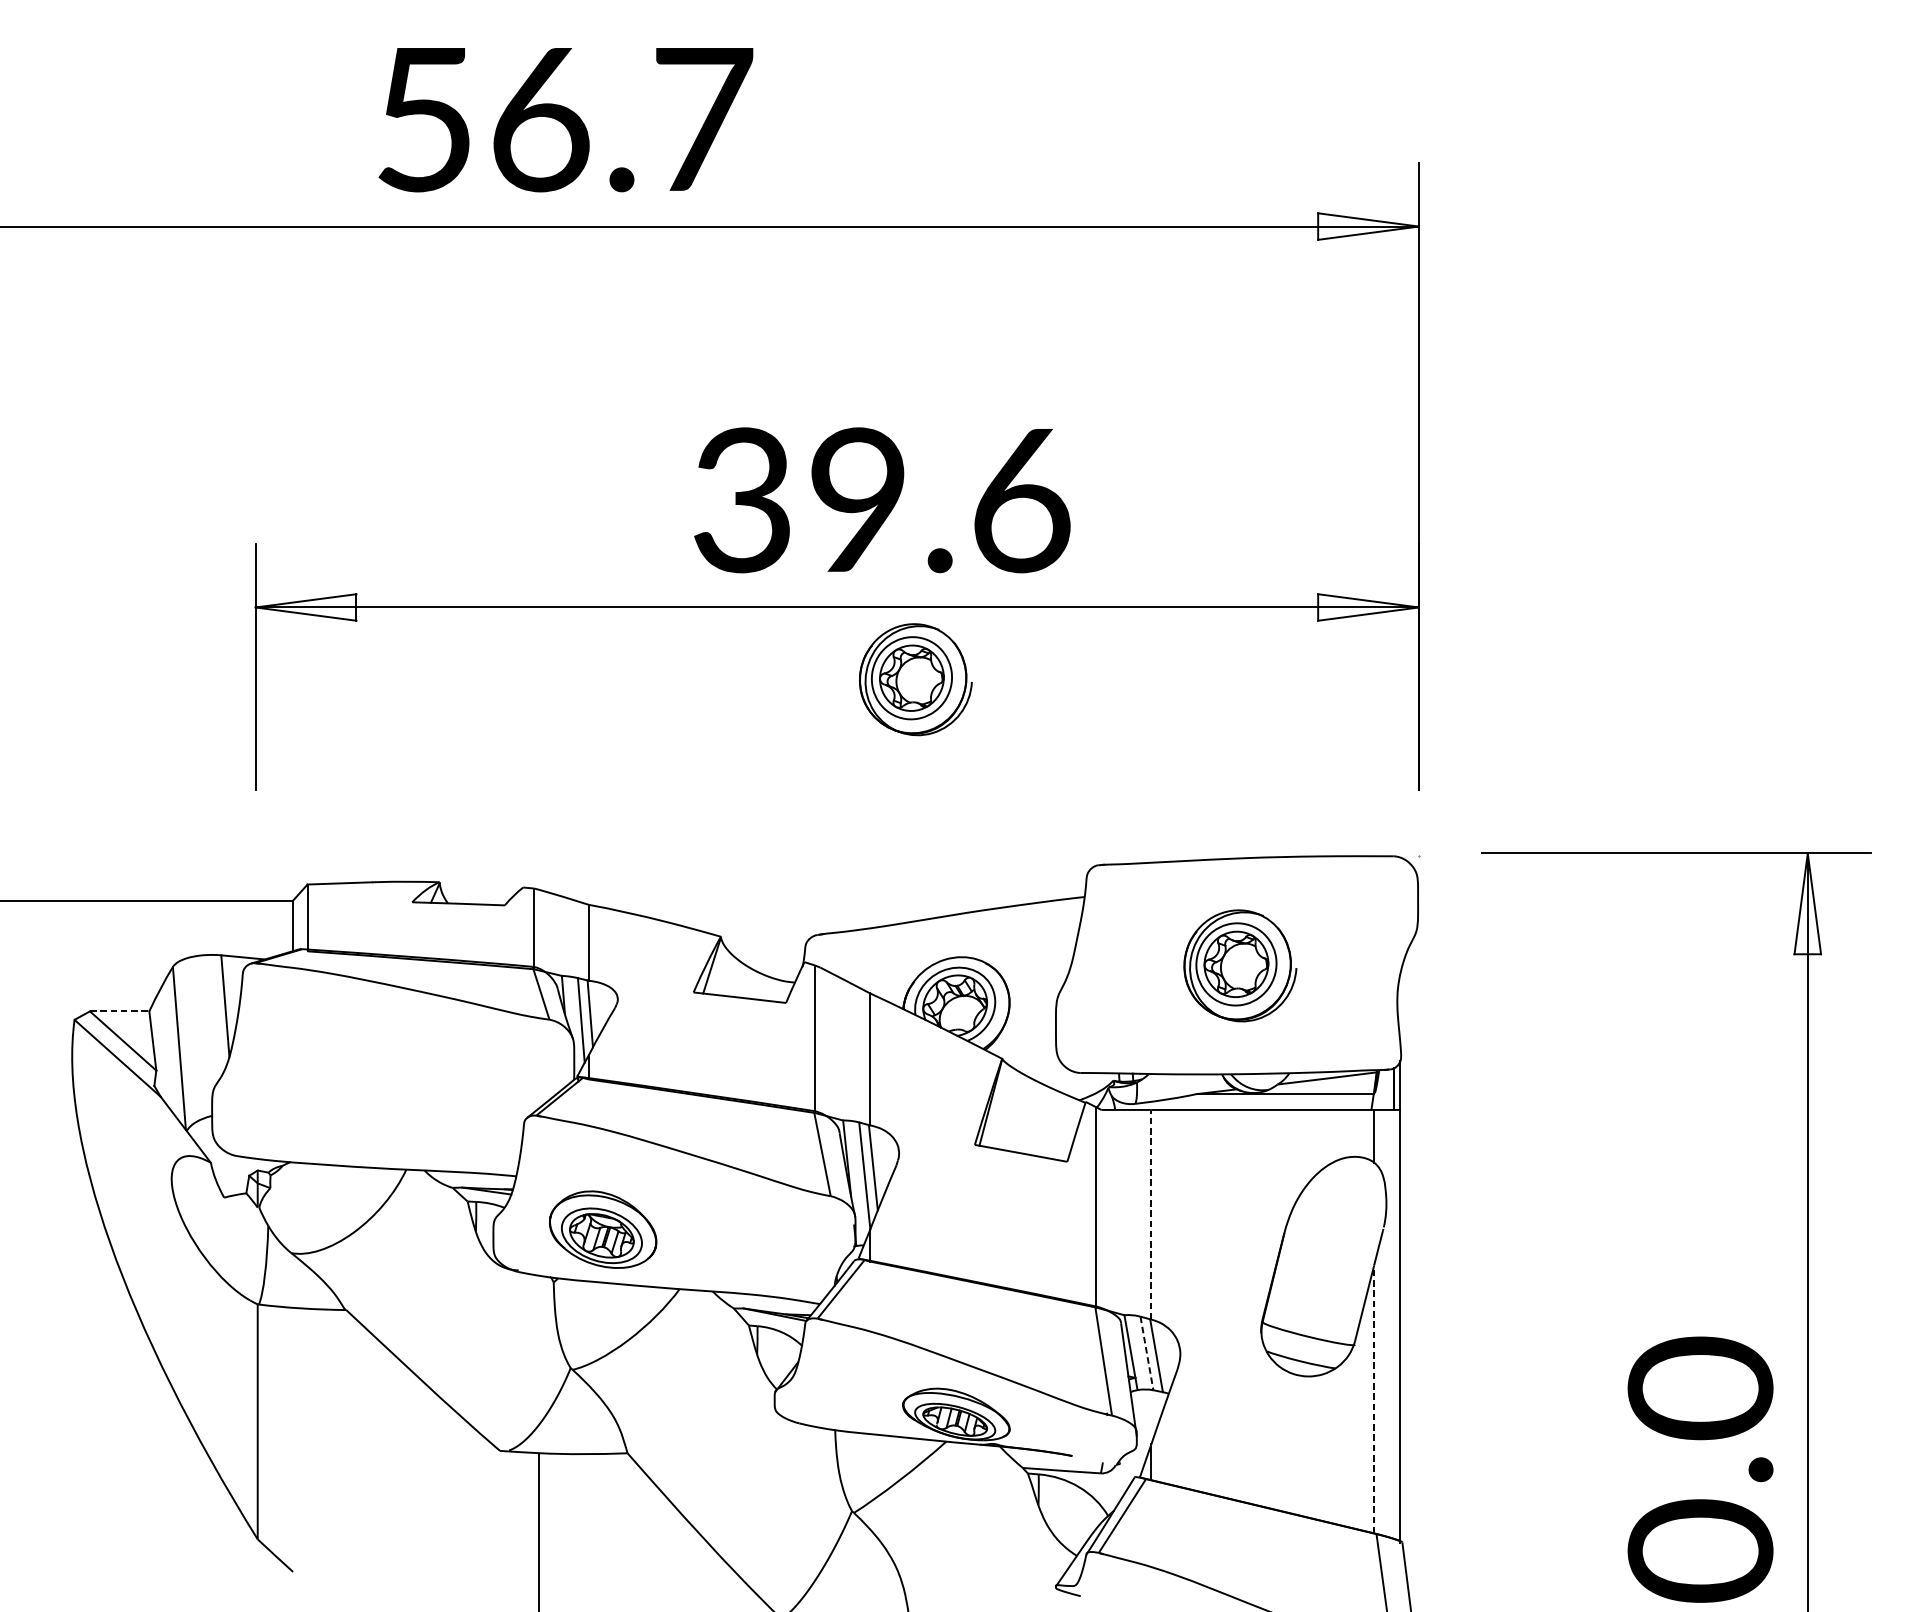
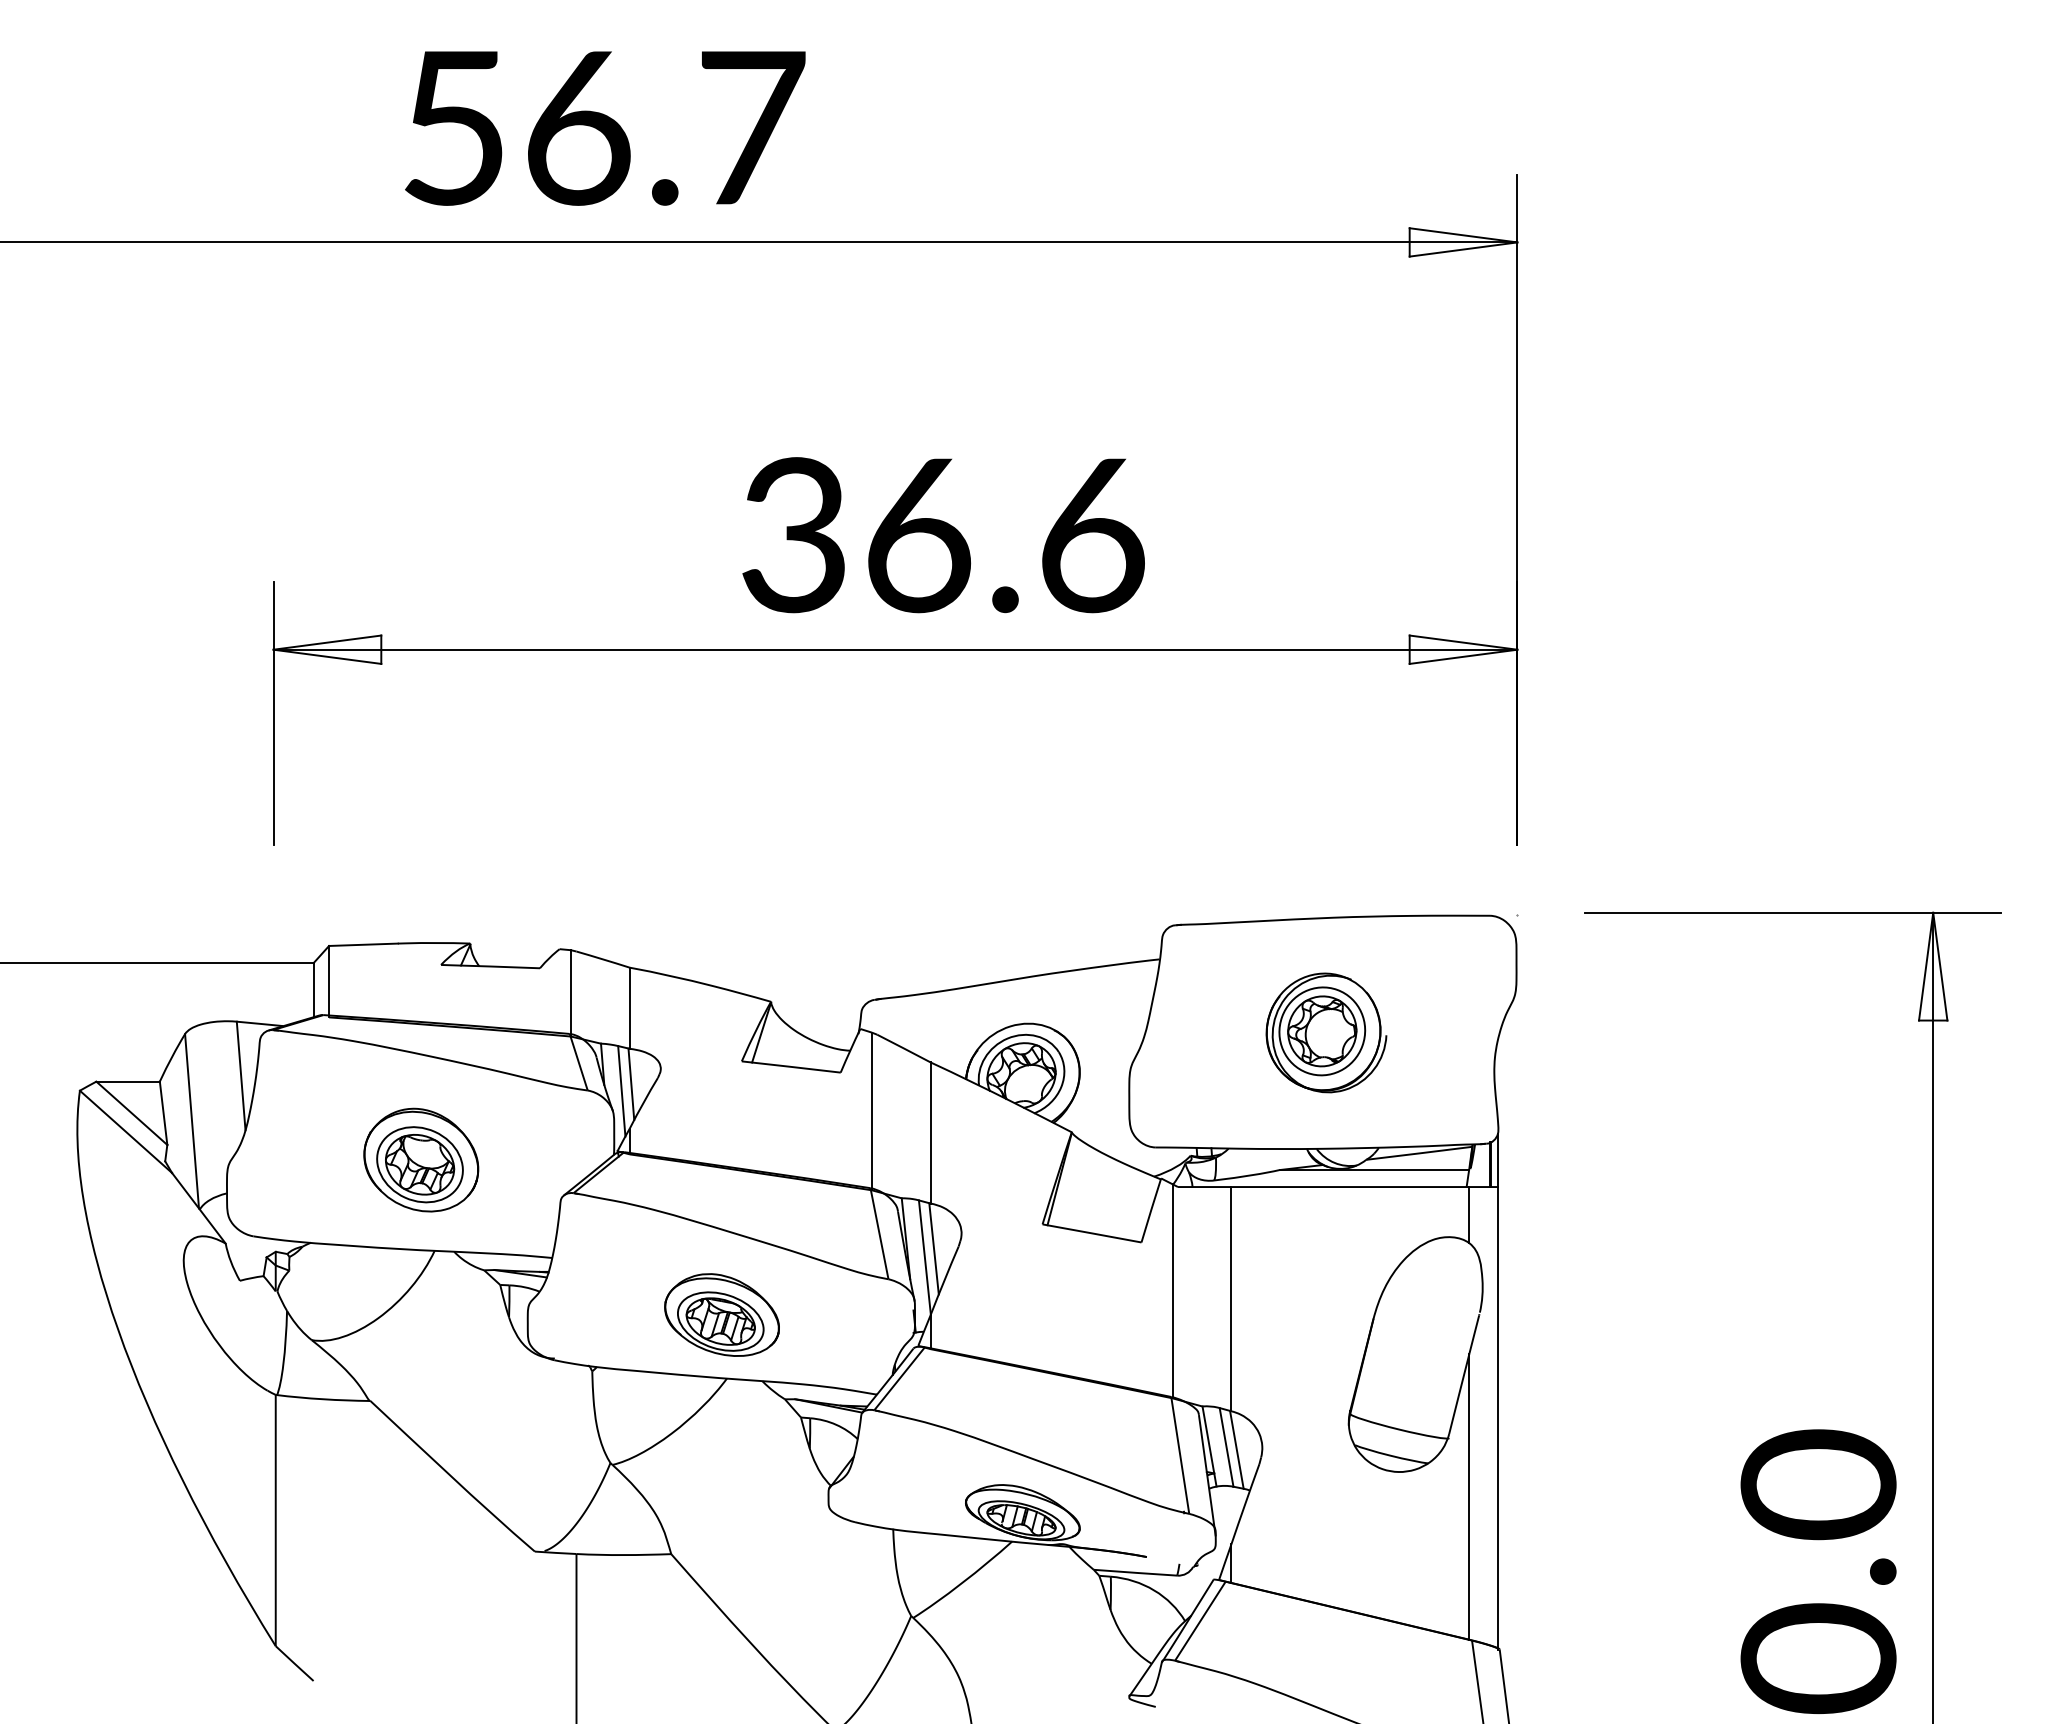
text: (859, 500) -> (919, 535), 39.6 -> 36.6
part: (915, 679) -> (979, 726), removed
line: (120, 1011) -> (128, 1081), dashed -> solid
part: (394, 1084) -> (421, 1159), added
line: (1151, 1214) -> (1231, 1298), dashed -> solid
part: (602, 1229) -> (721, 1314), moved
line: (1146, 1353) -> (1226, 1447), dashed -> solid
line: (1374, 1399) -> (1469, 1496), dashed -> solid

